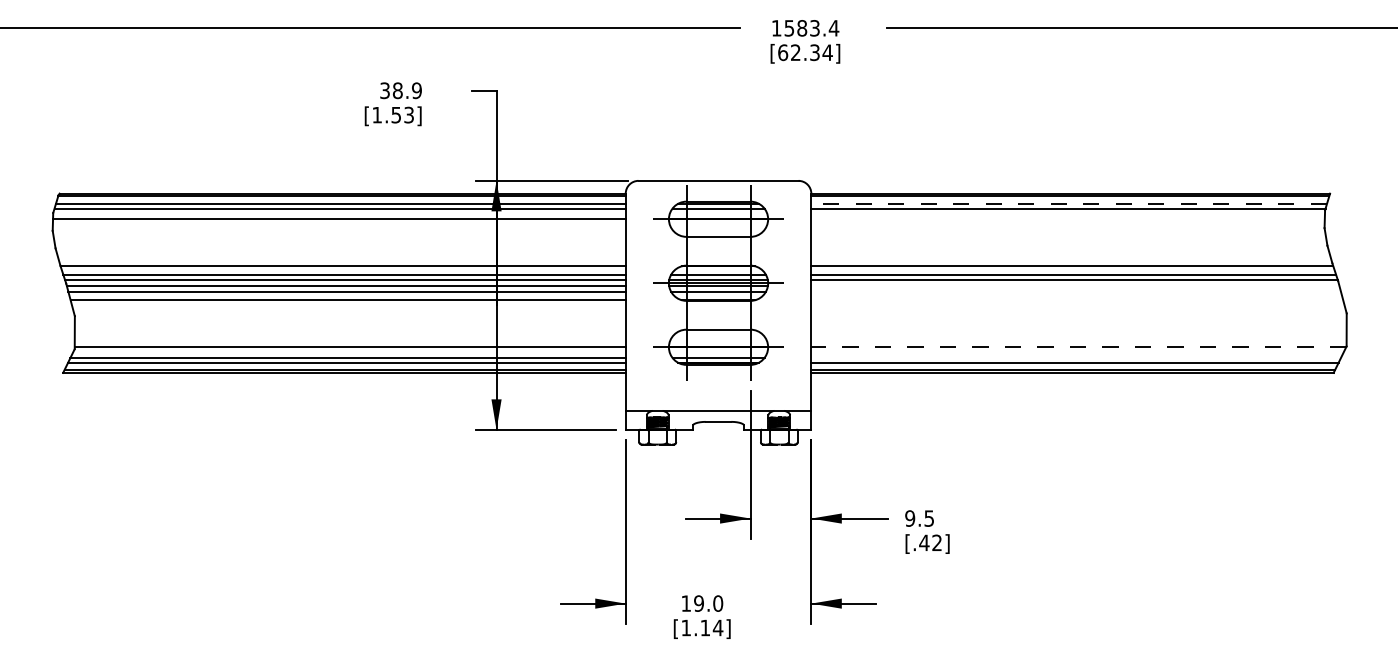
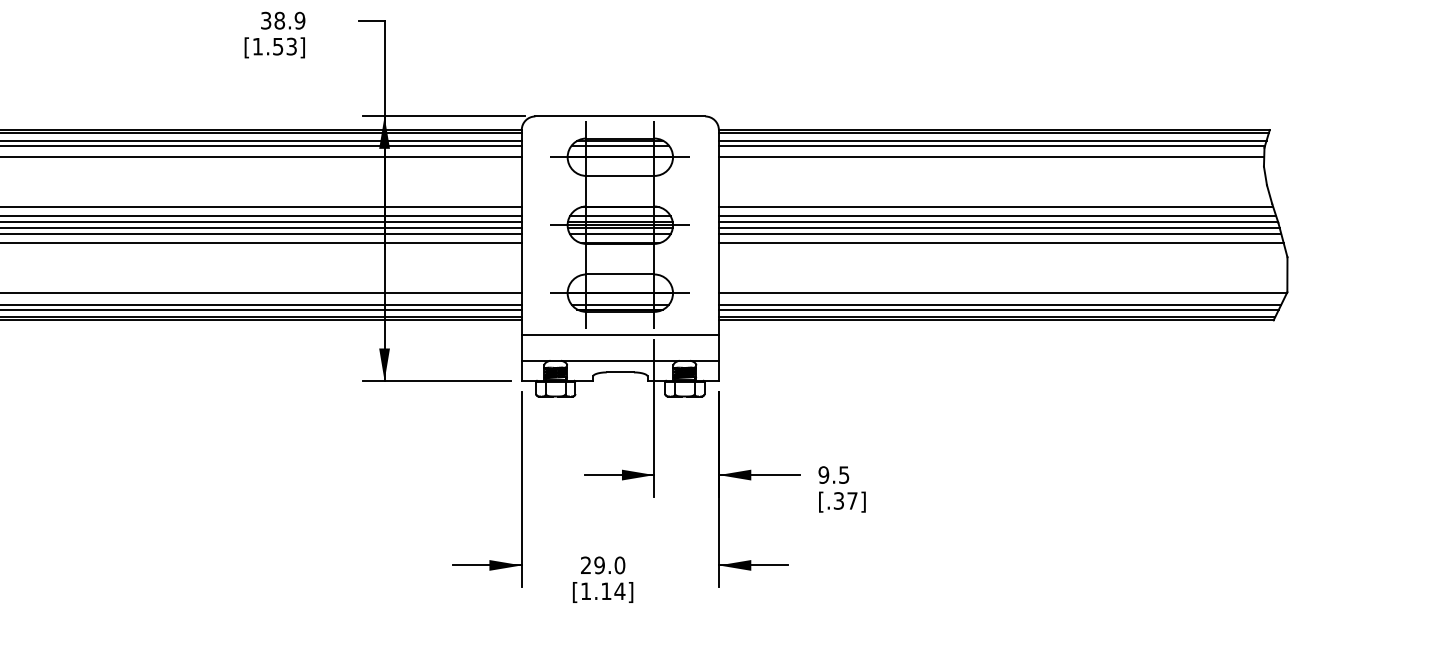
line: (1069, 203) -> (993, 140), dashed -> solid
line: (1067, 219) -> (990, 157), added
line: (1075, 286) -> (999, 228), added
line: (1075, 291) -> (999, 233), added
line: (1077, 300) -> (1001, 243), added
line: (1078, 347) -> (1002, 293), dashed -> solid
line: (1075, 357) -> (999, 304), added
line: (718, 386) -> (620, 334), added
text: (930, 542) -> (845, 500), [.42] -> [.37]
text: (685, 603) -> (585, 565), 19.0 -> 29.0

